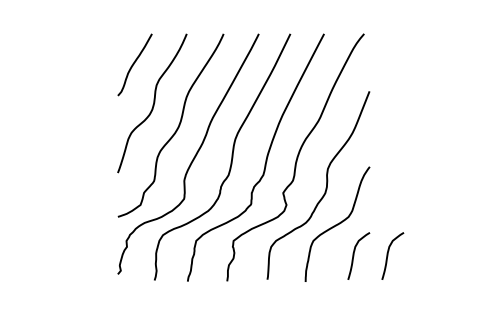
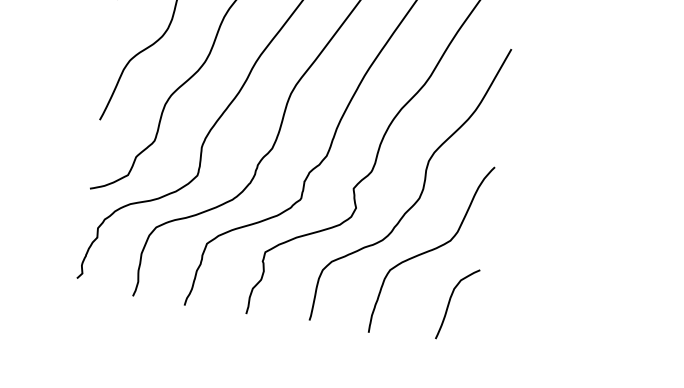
curve: (388, 255) -> (504, 309), removed

